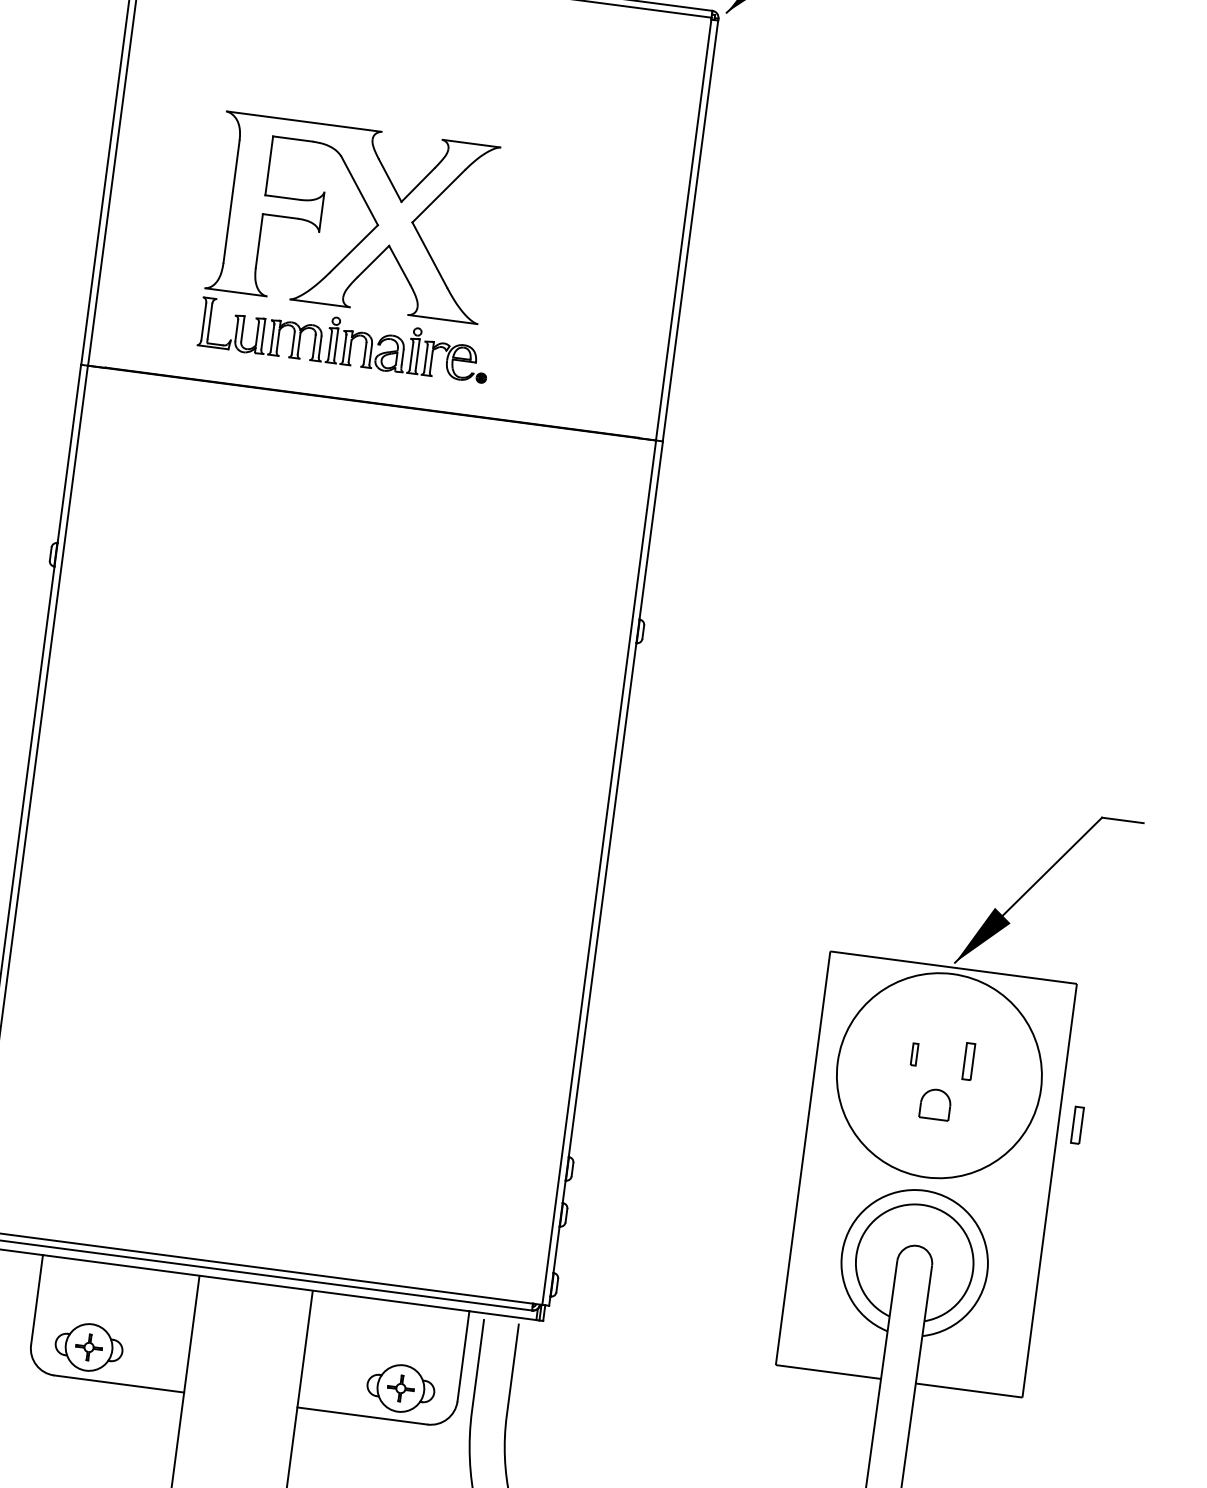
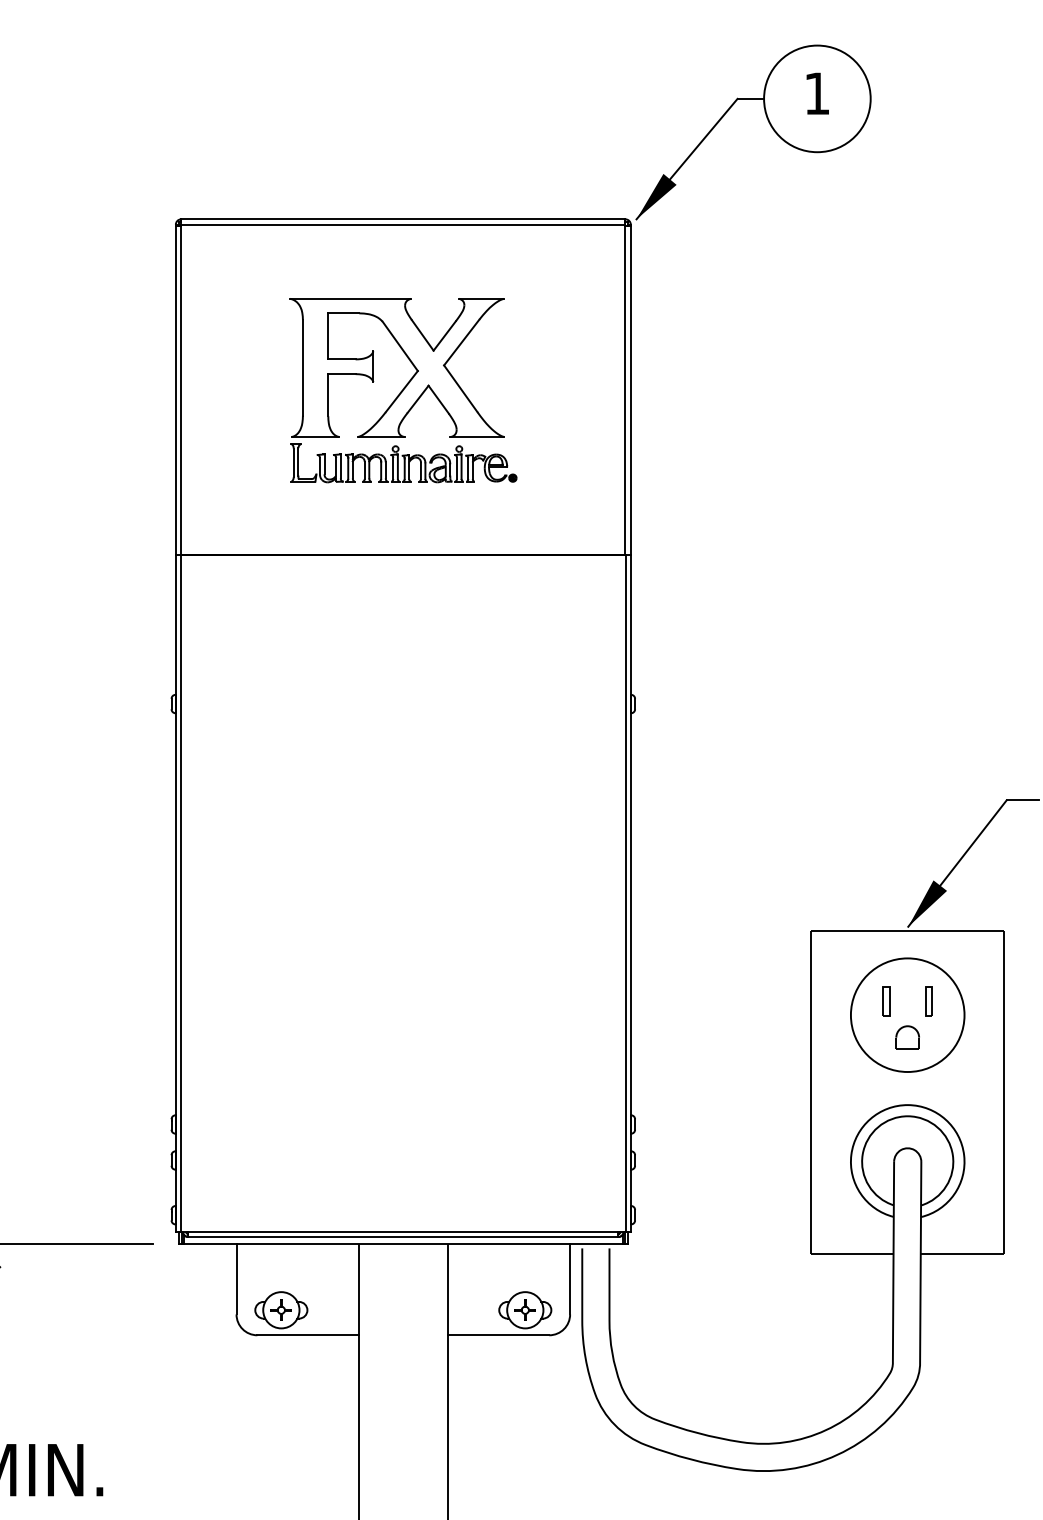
part: (356, 247) -> (403, 390), moved
part: (914, 1054) -> (886, 1001), size x1.67
circle: (939, 1076) -> (907, 1015), size x0.71
part: (1076, 1125) -> (1018, 1039), removed

